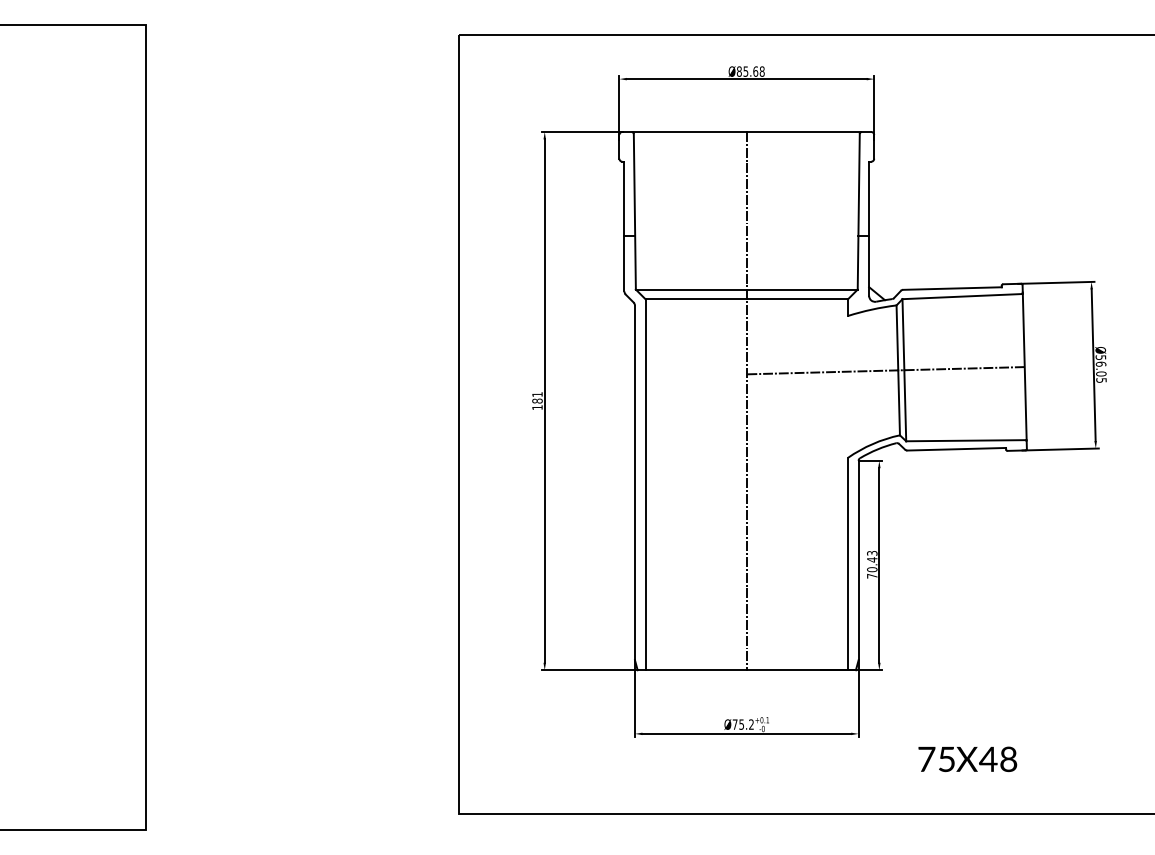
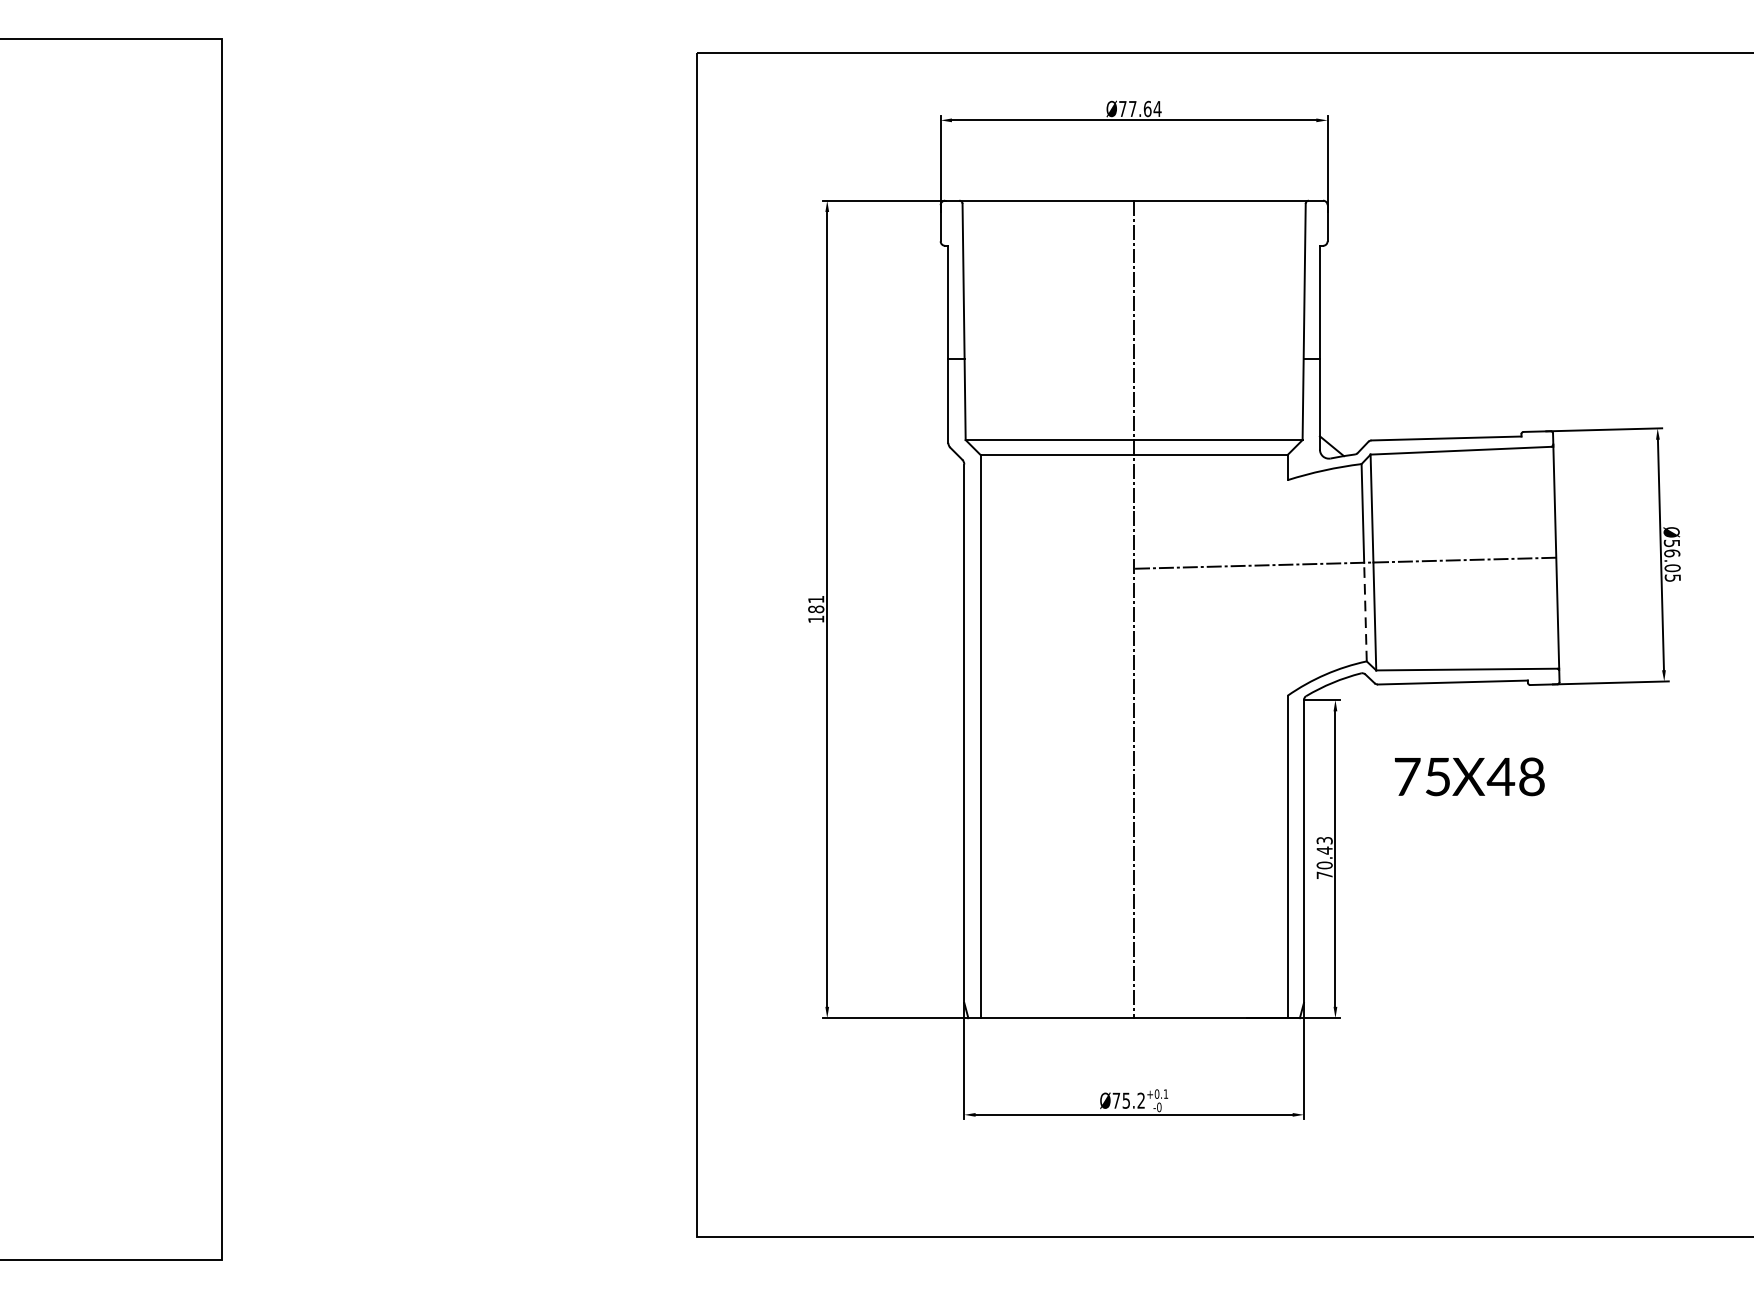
text: (750, 71) -> (1139, 108), Ø85.68 -> Ø77.64
line: (899, 402) -> (1366, 611), solid -> dashed
text: (967, 759) -> (1469, 777), moved

